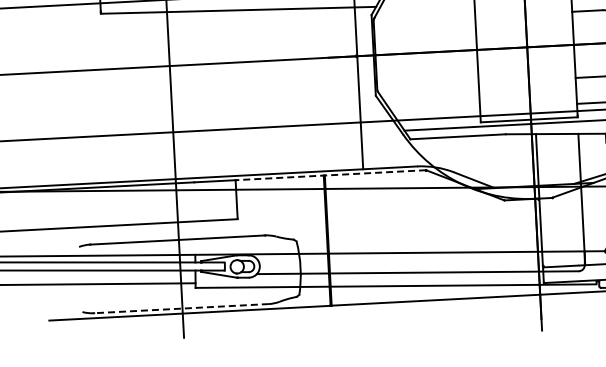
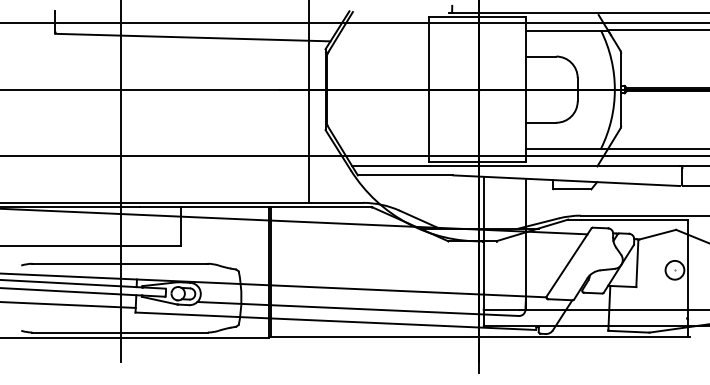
line: (329, 175) -> (275, 207), dashed -> solid
line: (180, 308) -> (119, 332), dashed -> solid

